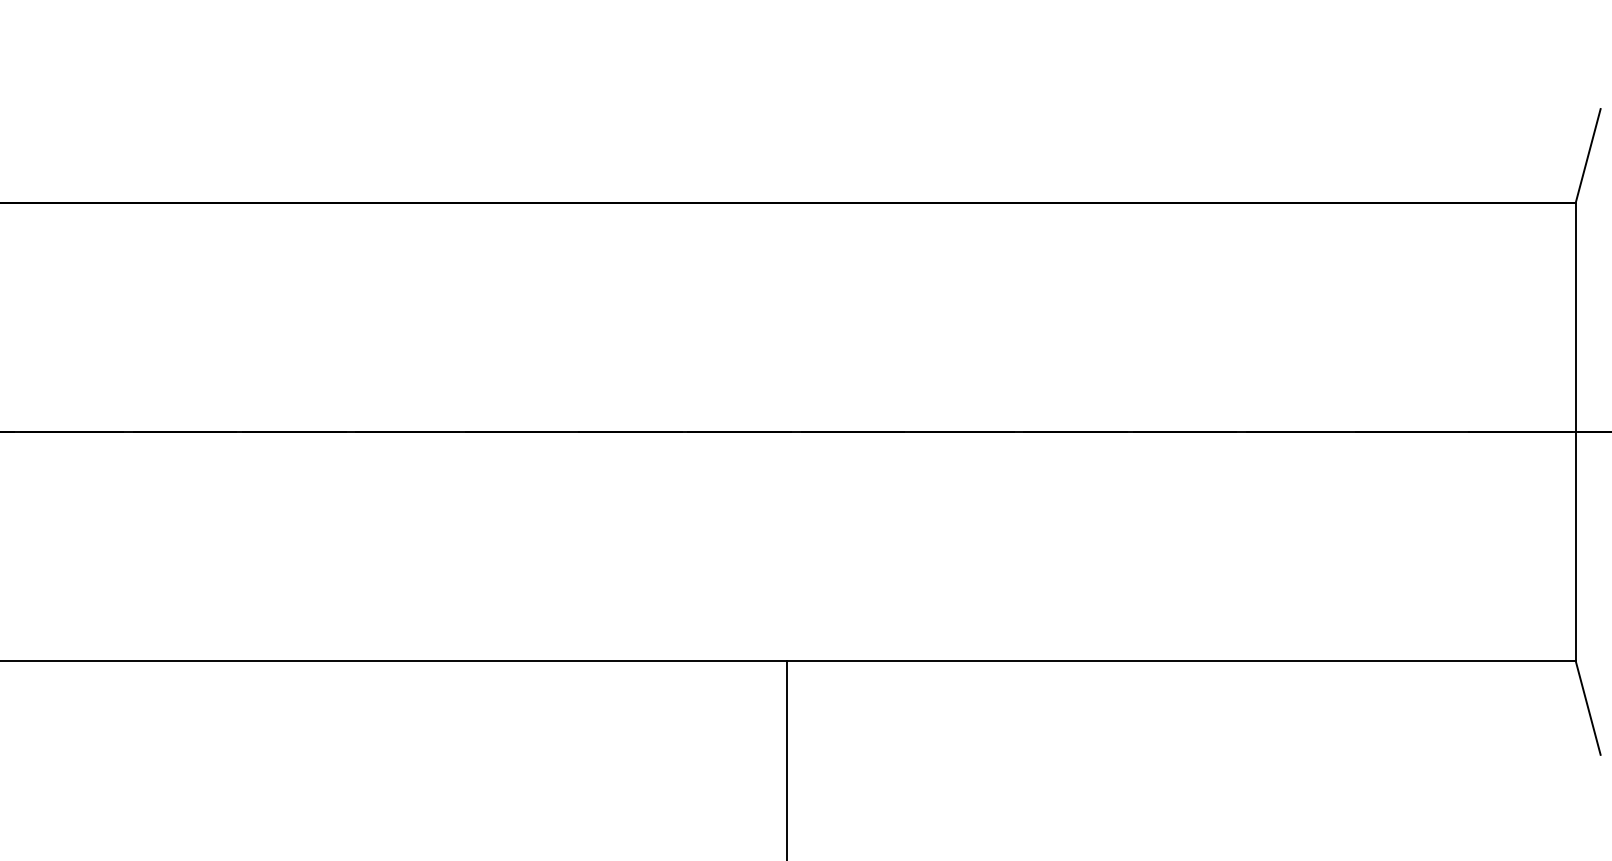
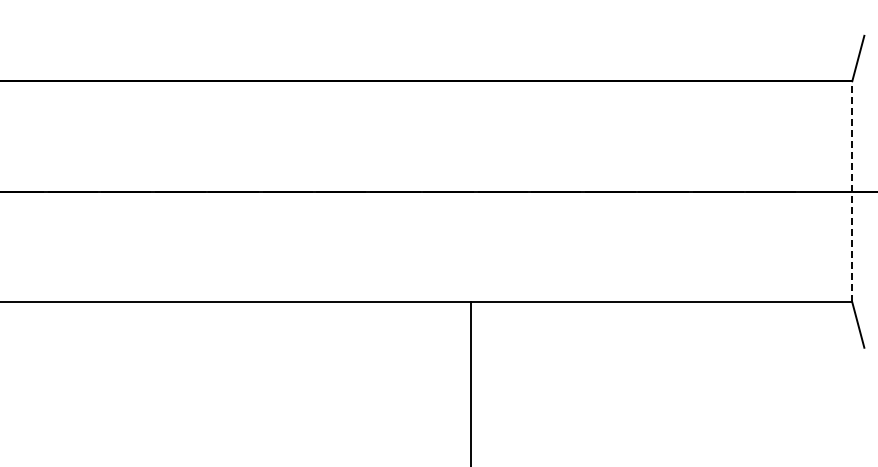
line: (1576, 431) -> (852, 191), solid -> dashed

